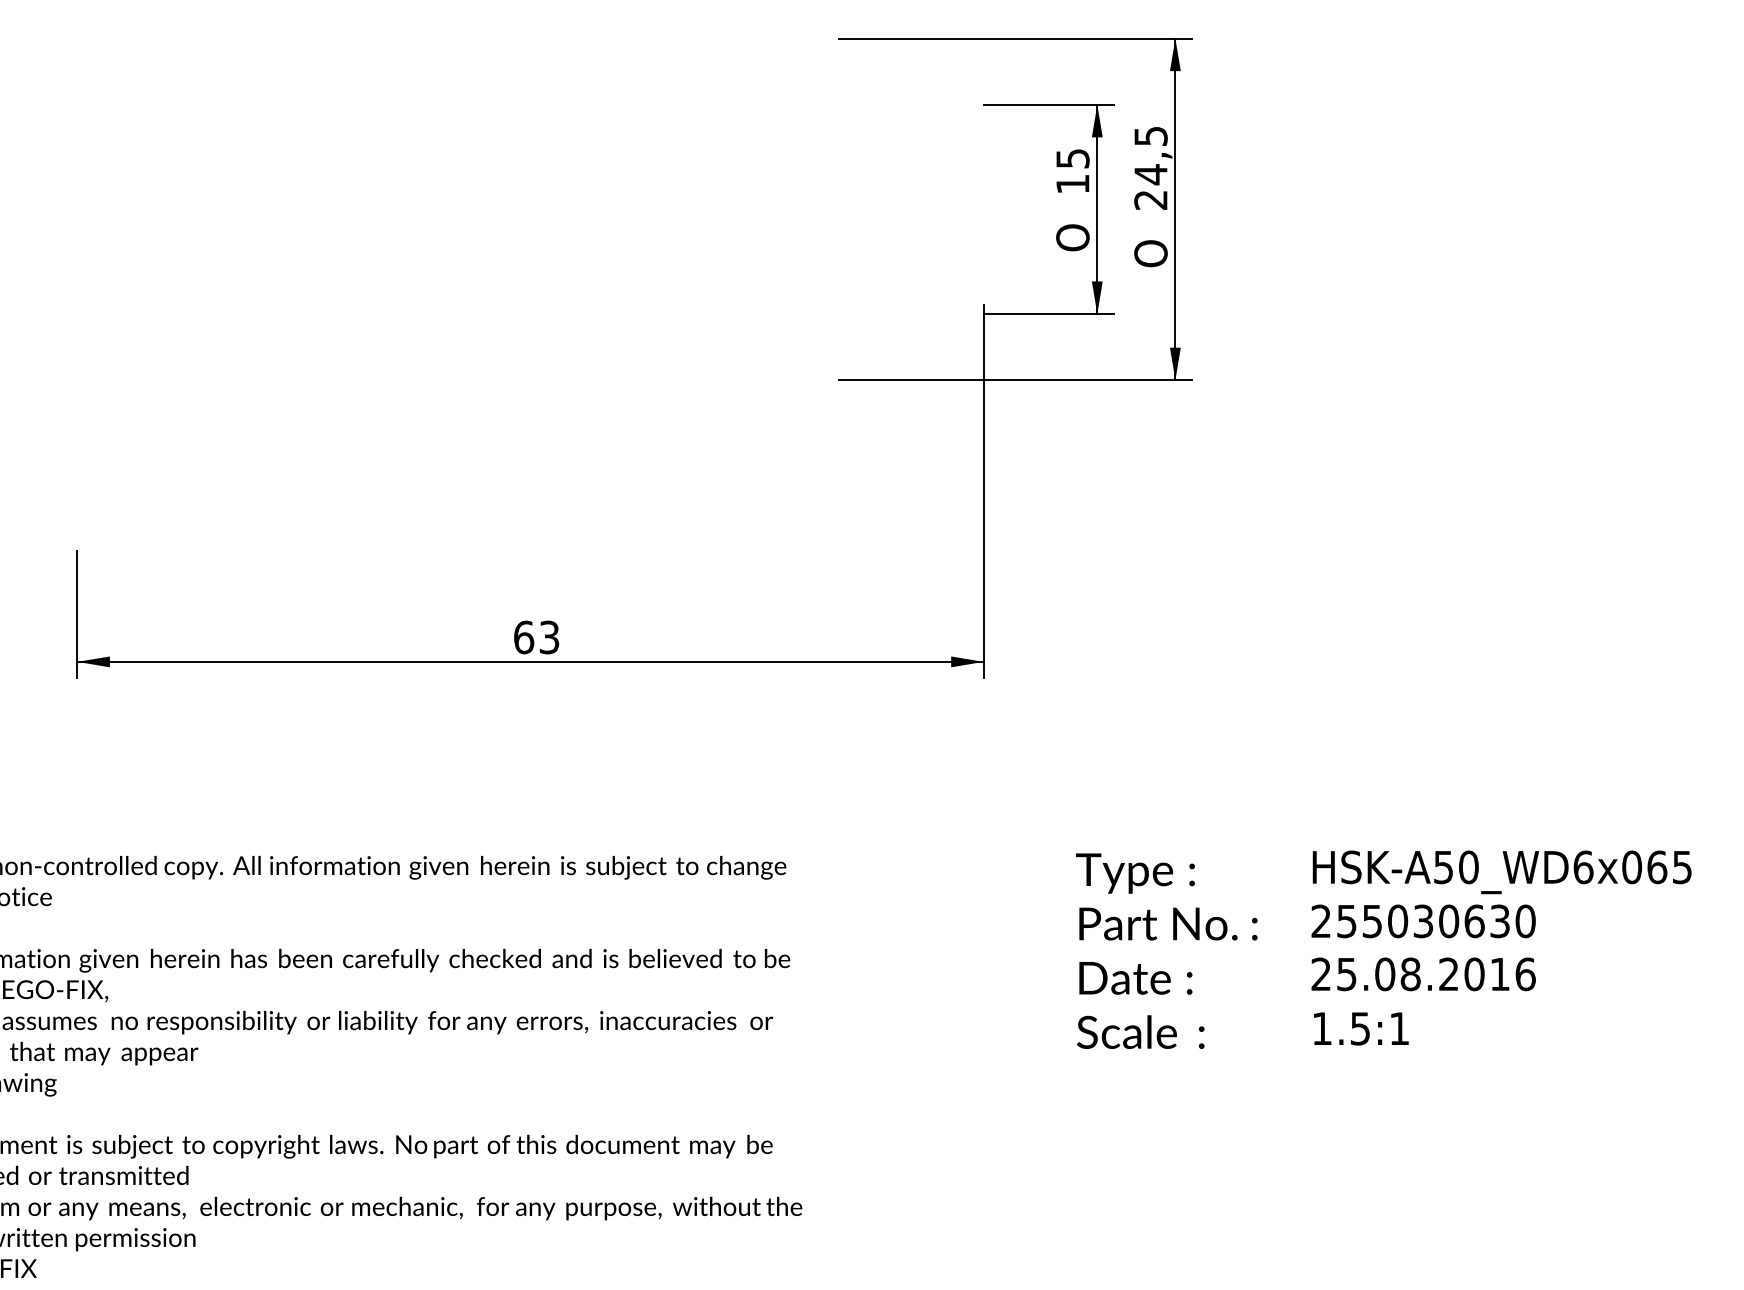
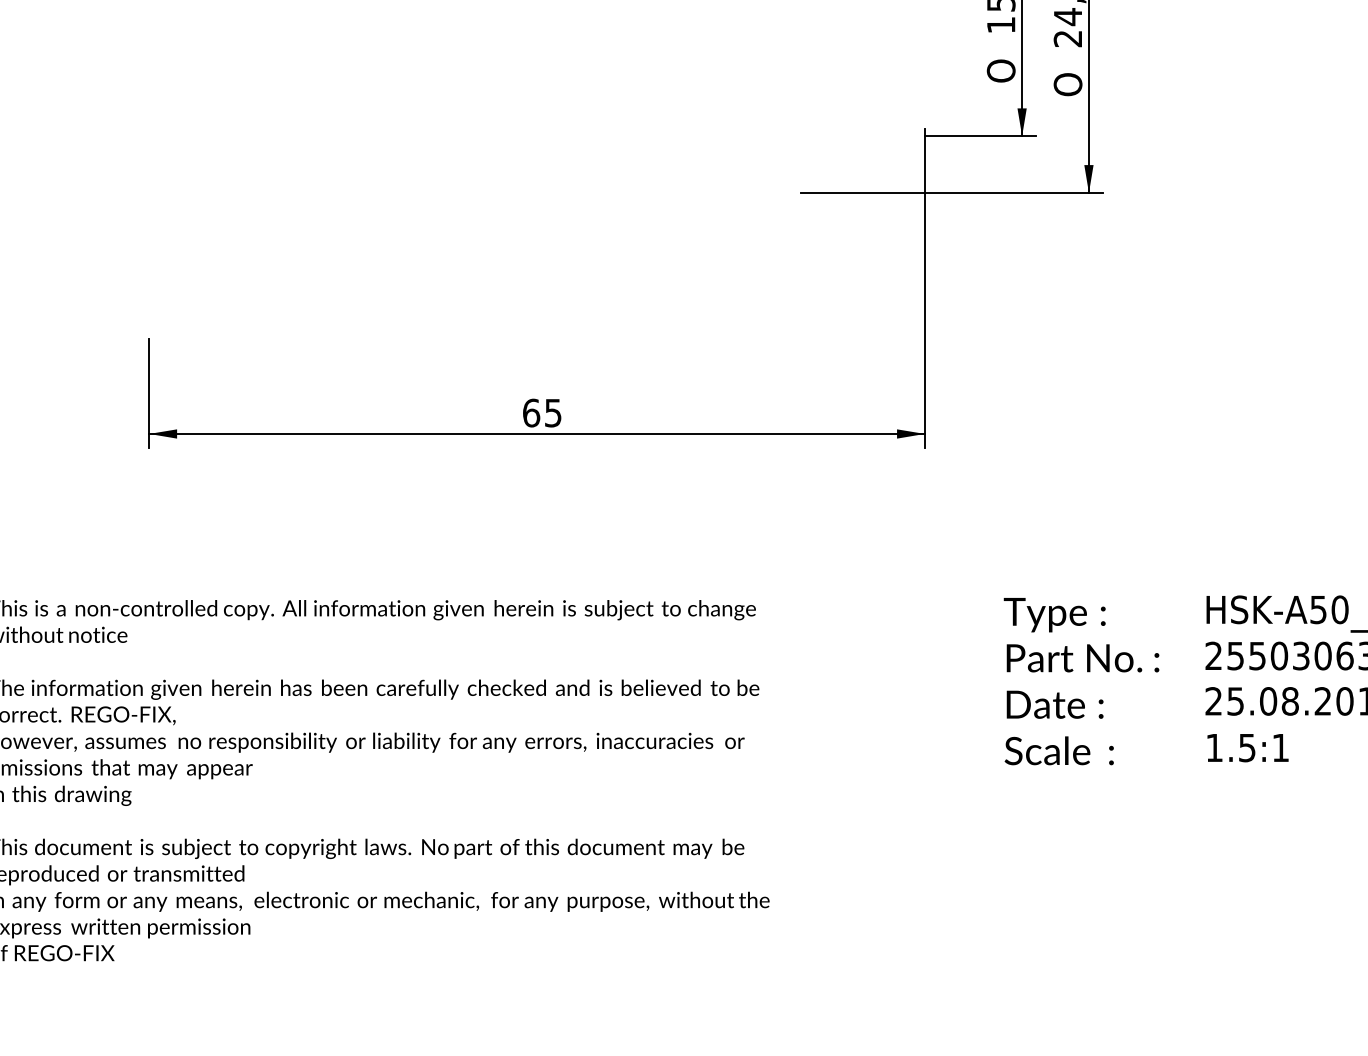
text: (549, 636) -> (553, 412), 63 -> 65

